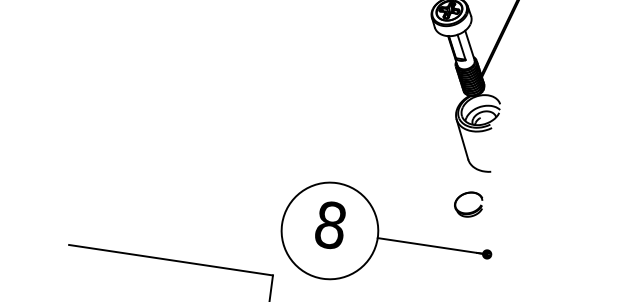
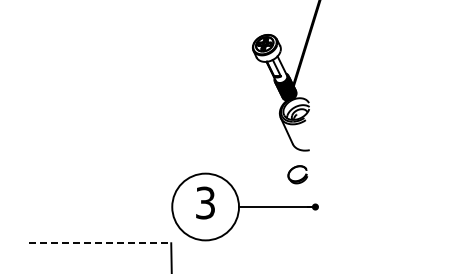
text: (330, 224) -> (205, 202), 8 -> 3
line: (171, 260) -> (100, 243), solid -> dashed

